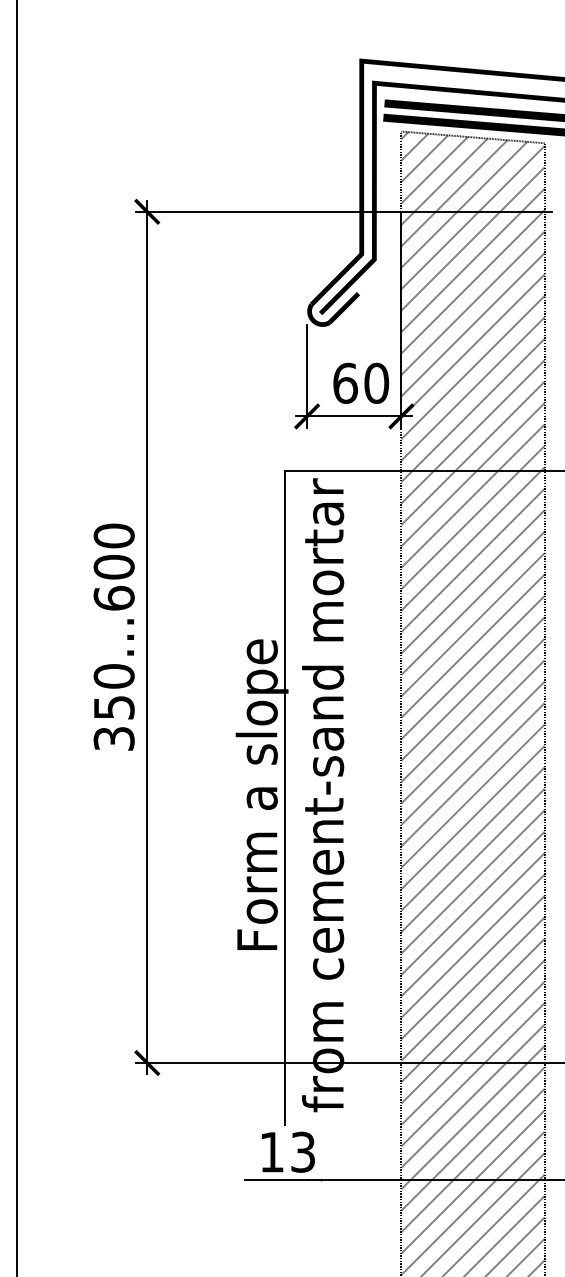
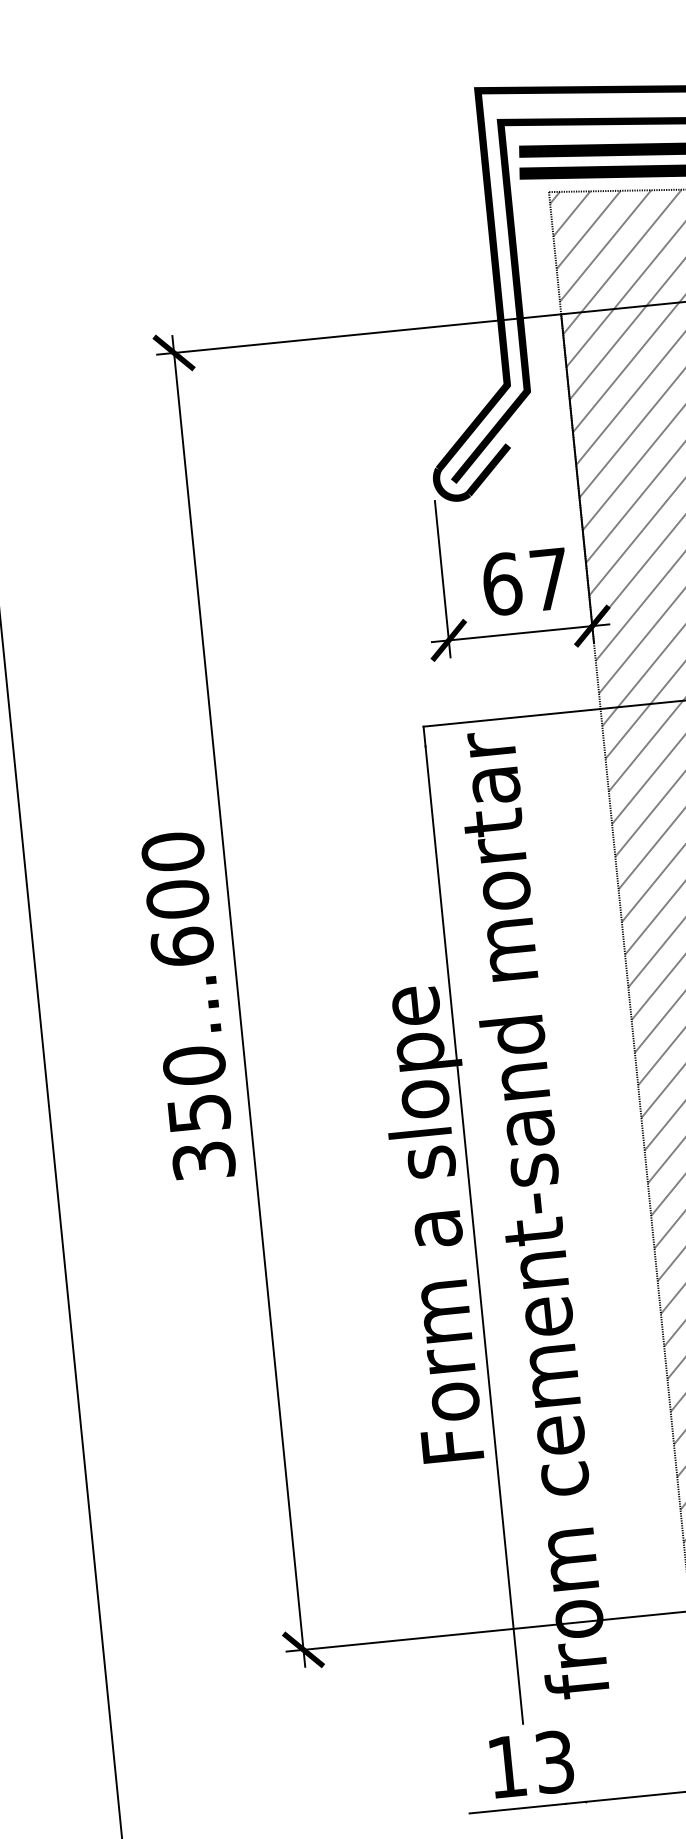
text: (376, 382) -> (549, 578), 60 -> 67

